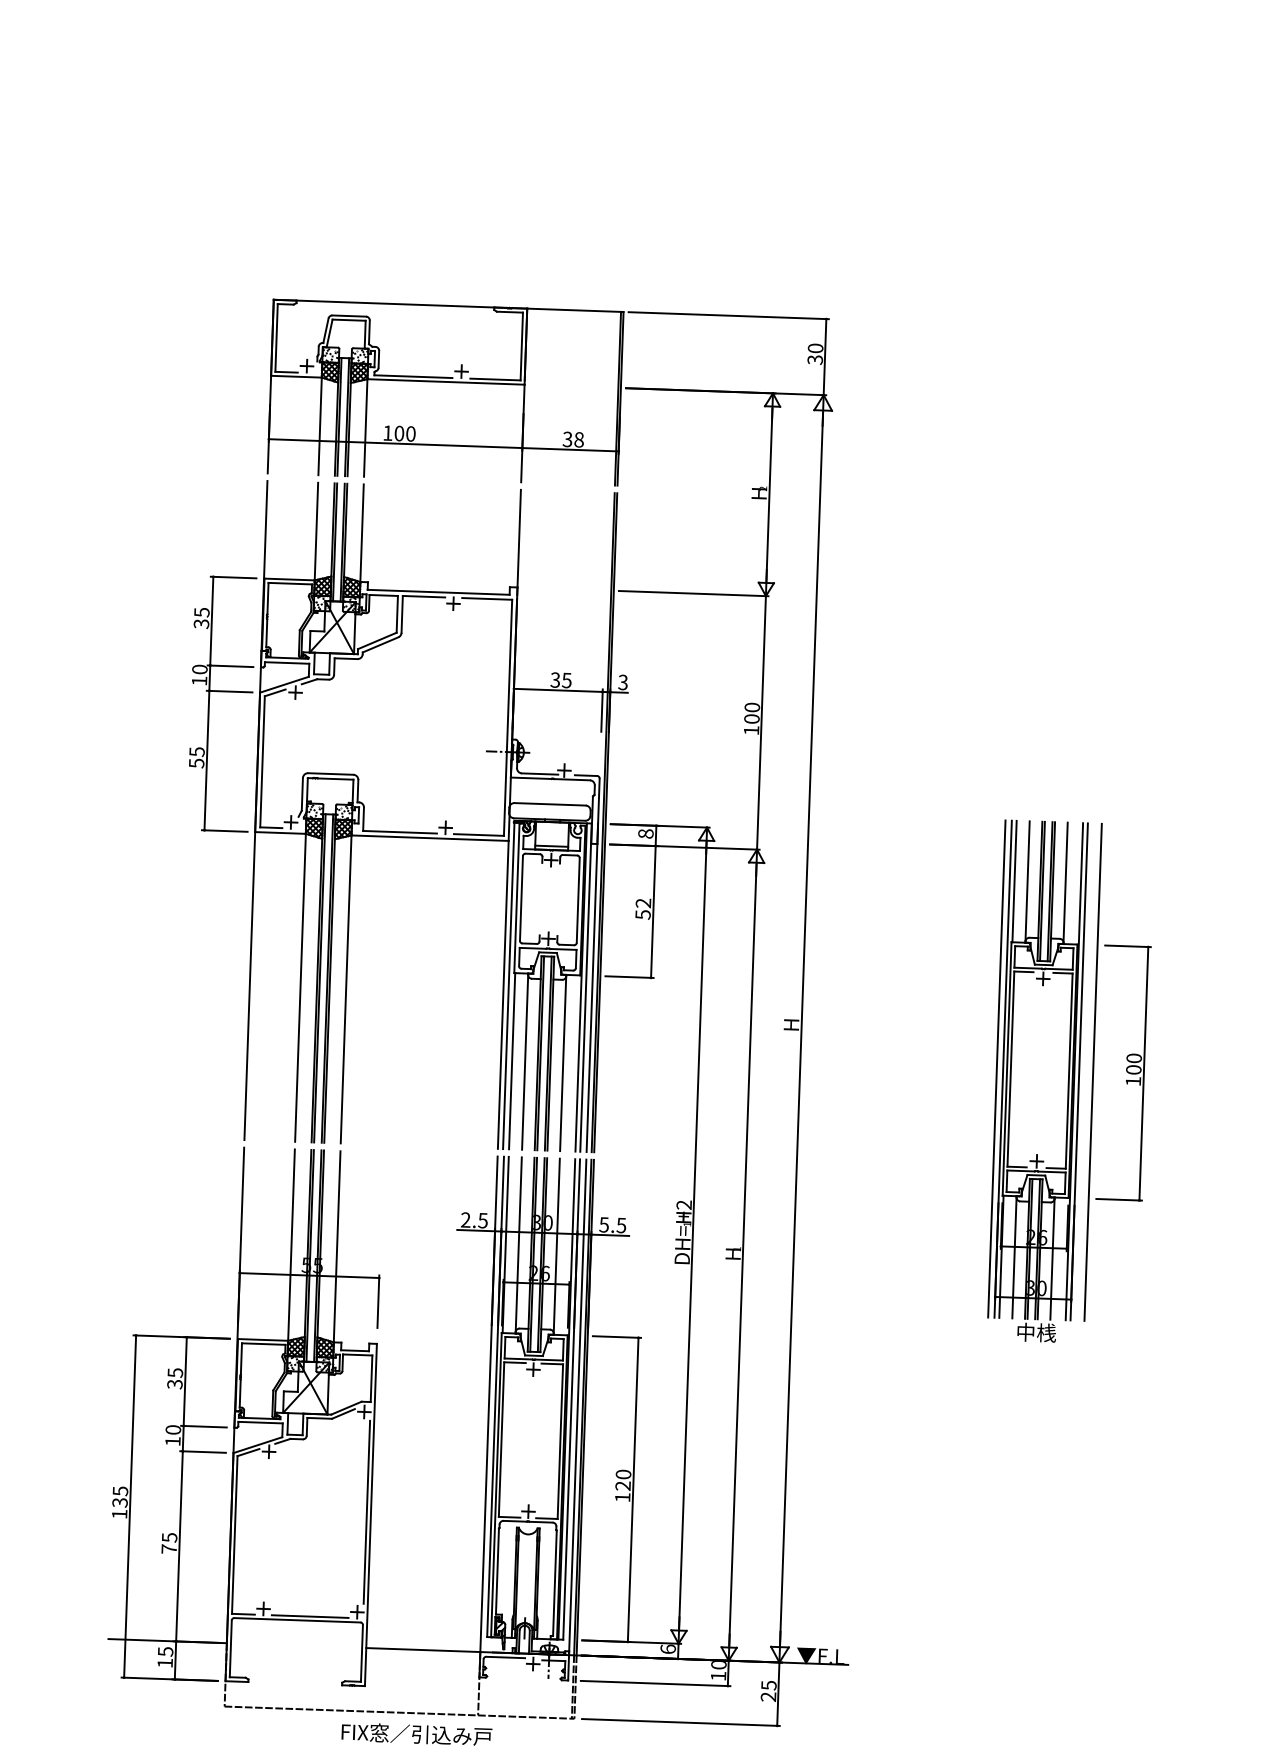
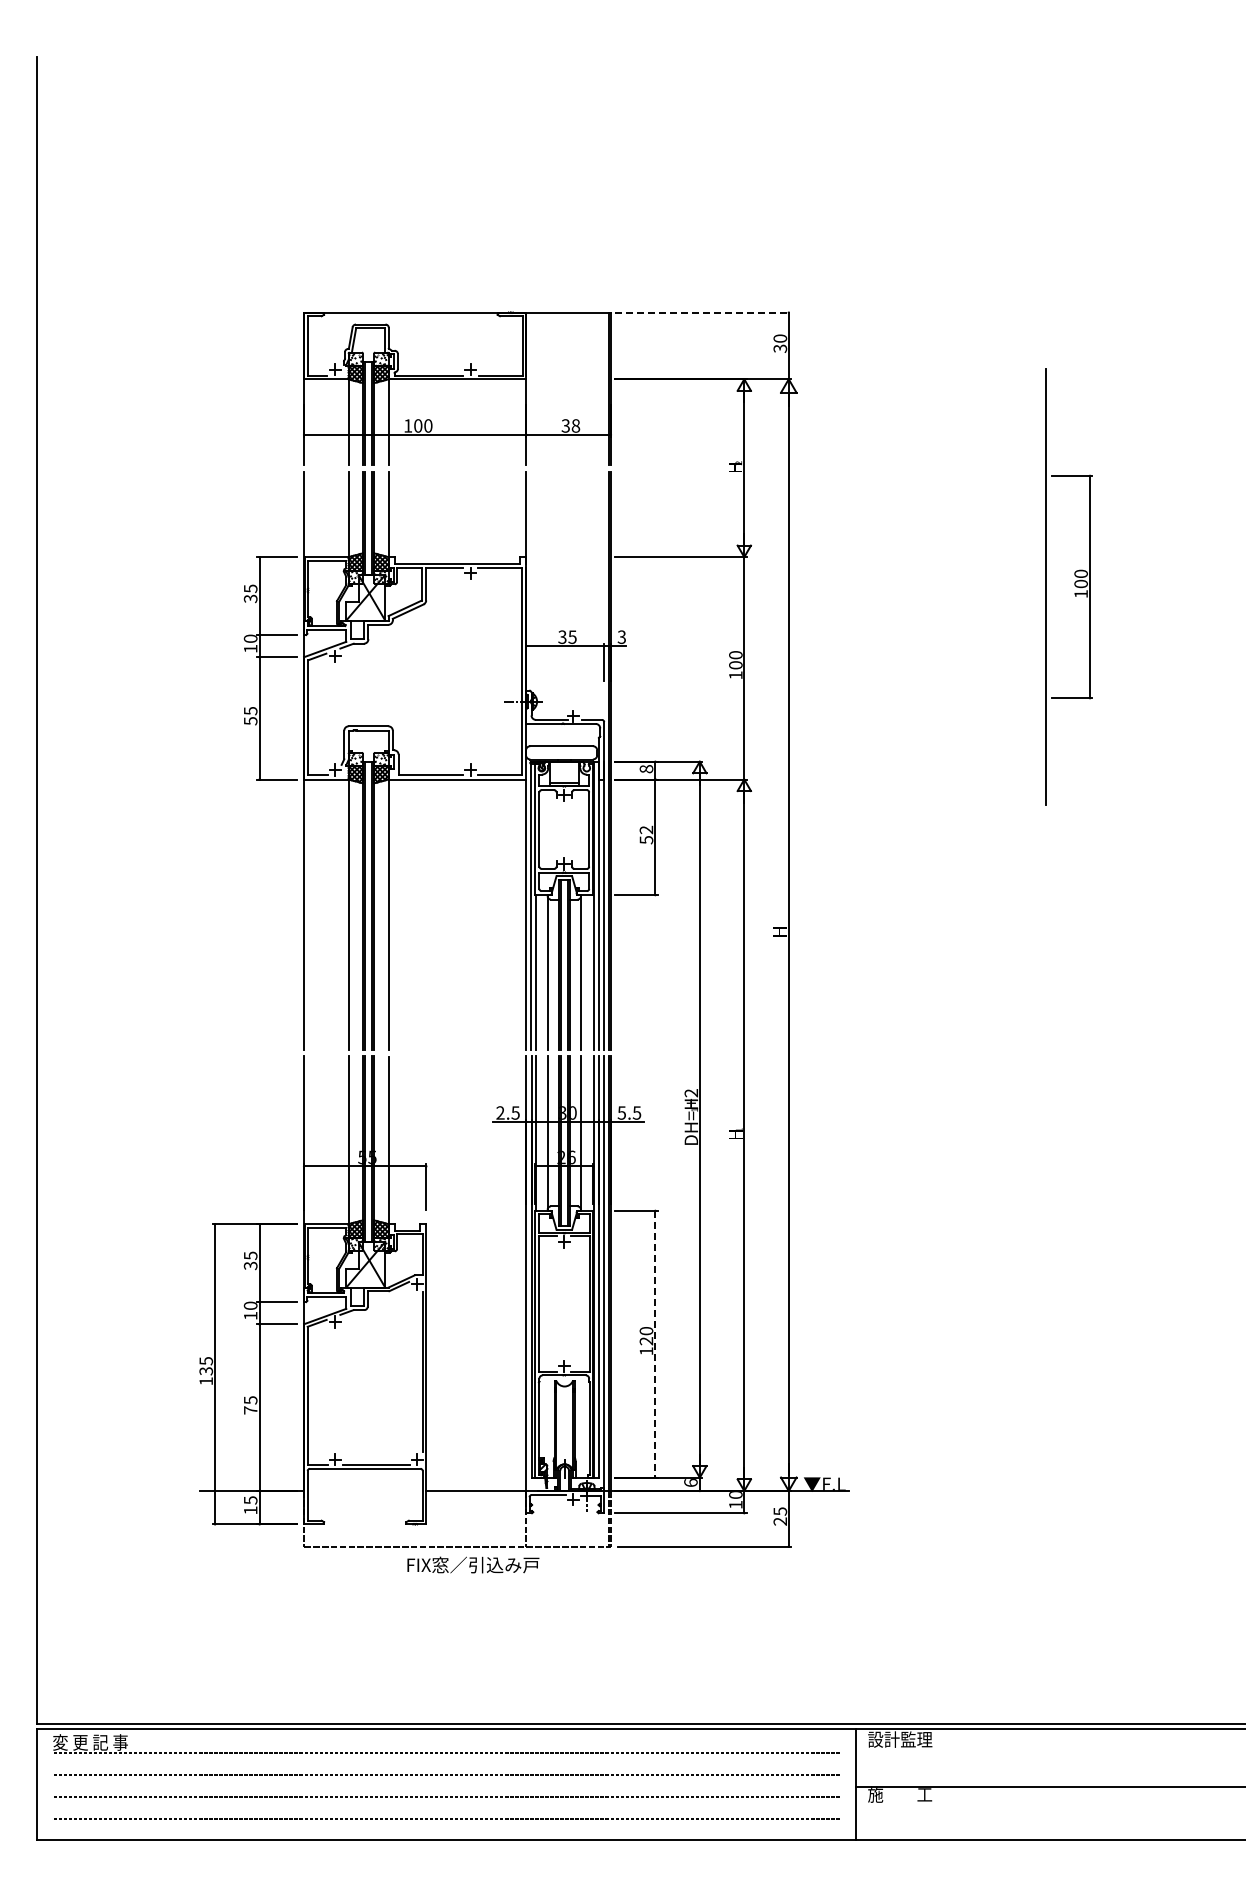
line: (729, 315) -> (703, 312), solid -> dashed
part: (1126, 1071) -> (1074, 585), moved
part: (1037, 1080) -> (997, 973), removed
line: (633, 1490) -> (655, 1344), solid -> dashed

